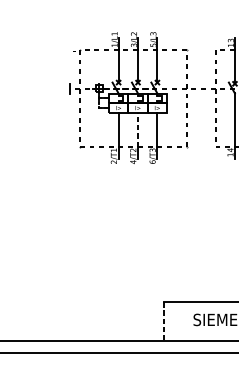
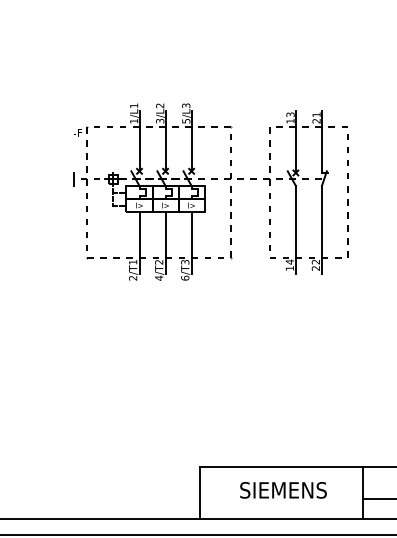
line: (137, 129) -> (165, 234), dashed -> solid
line: (164, 322) -> (200, 493), dashed -> solid

